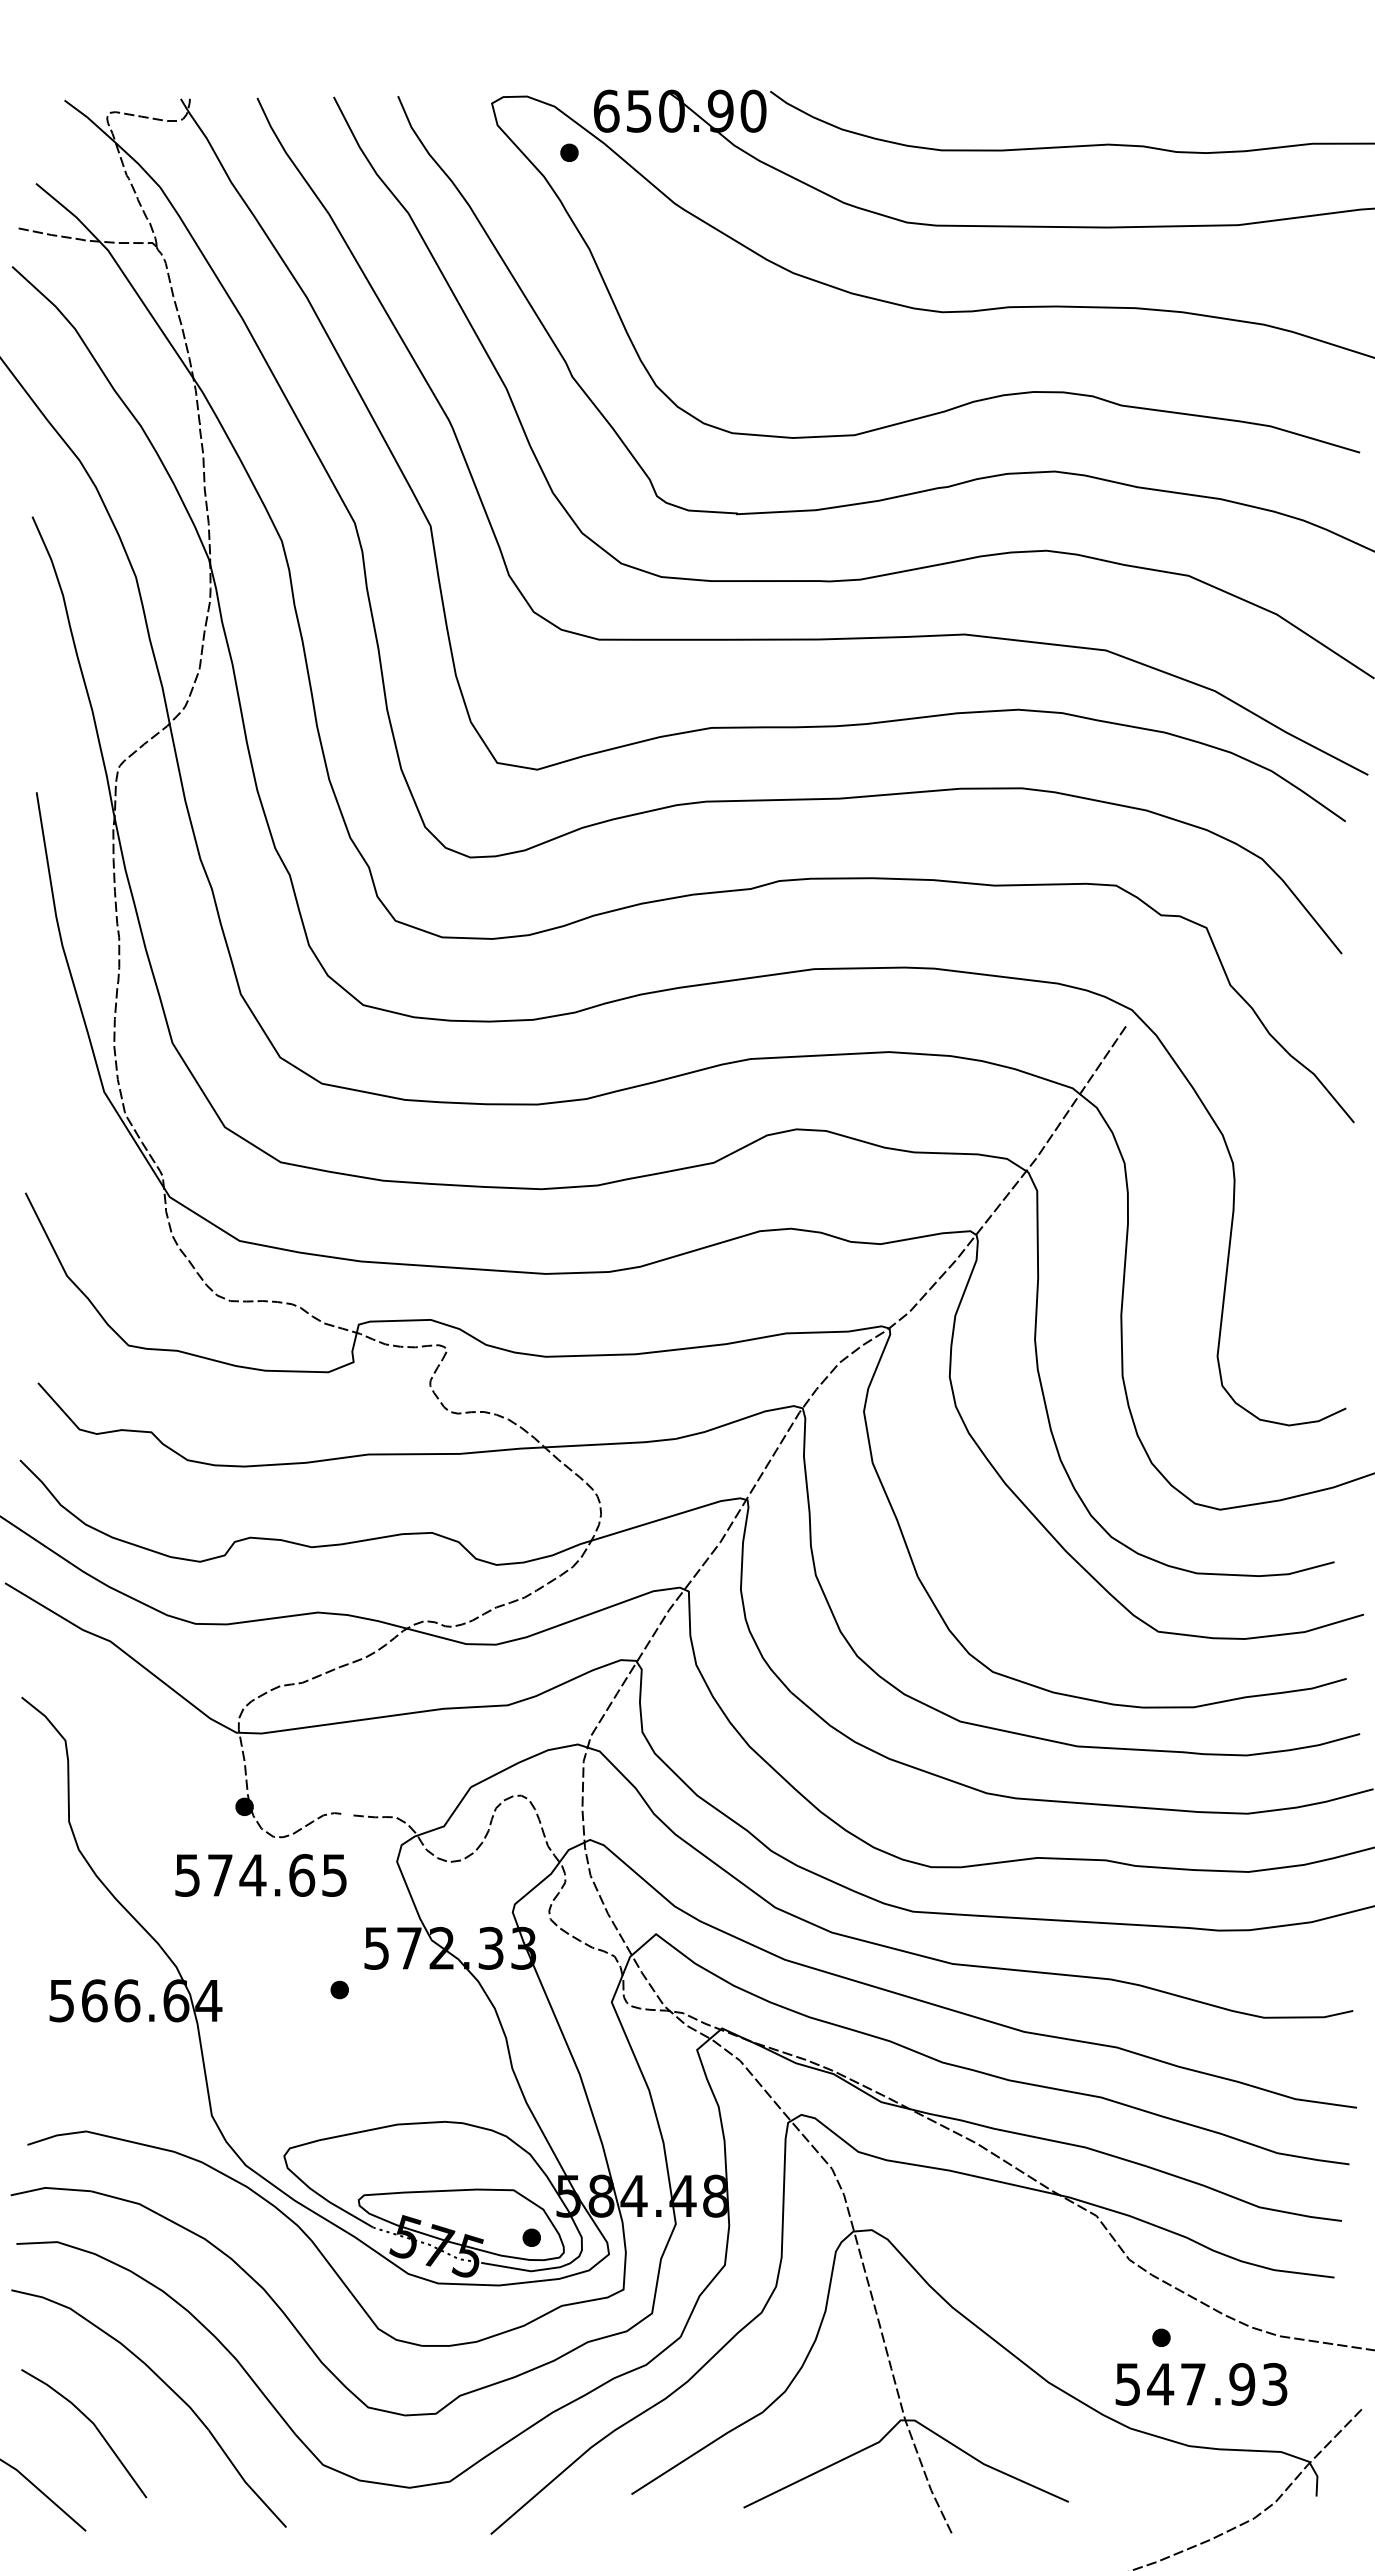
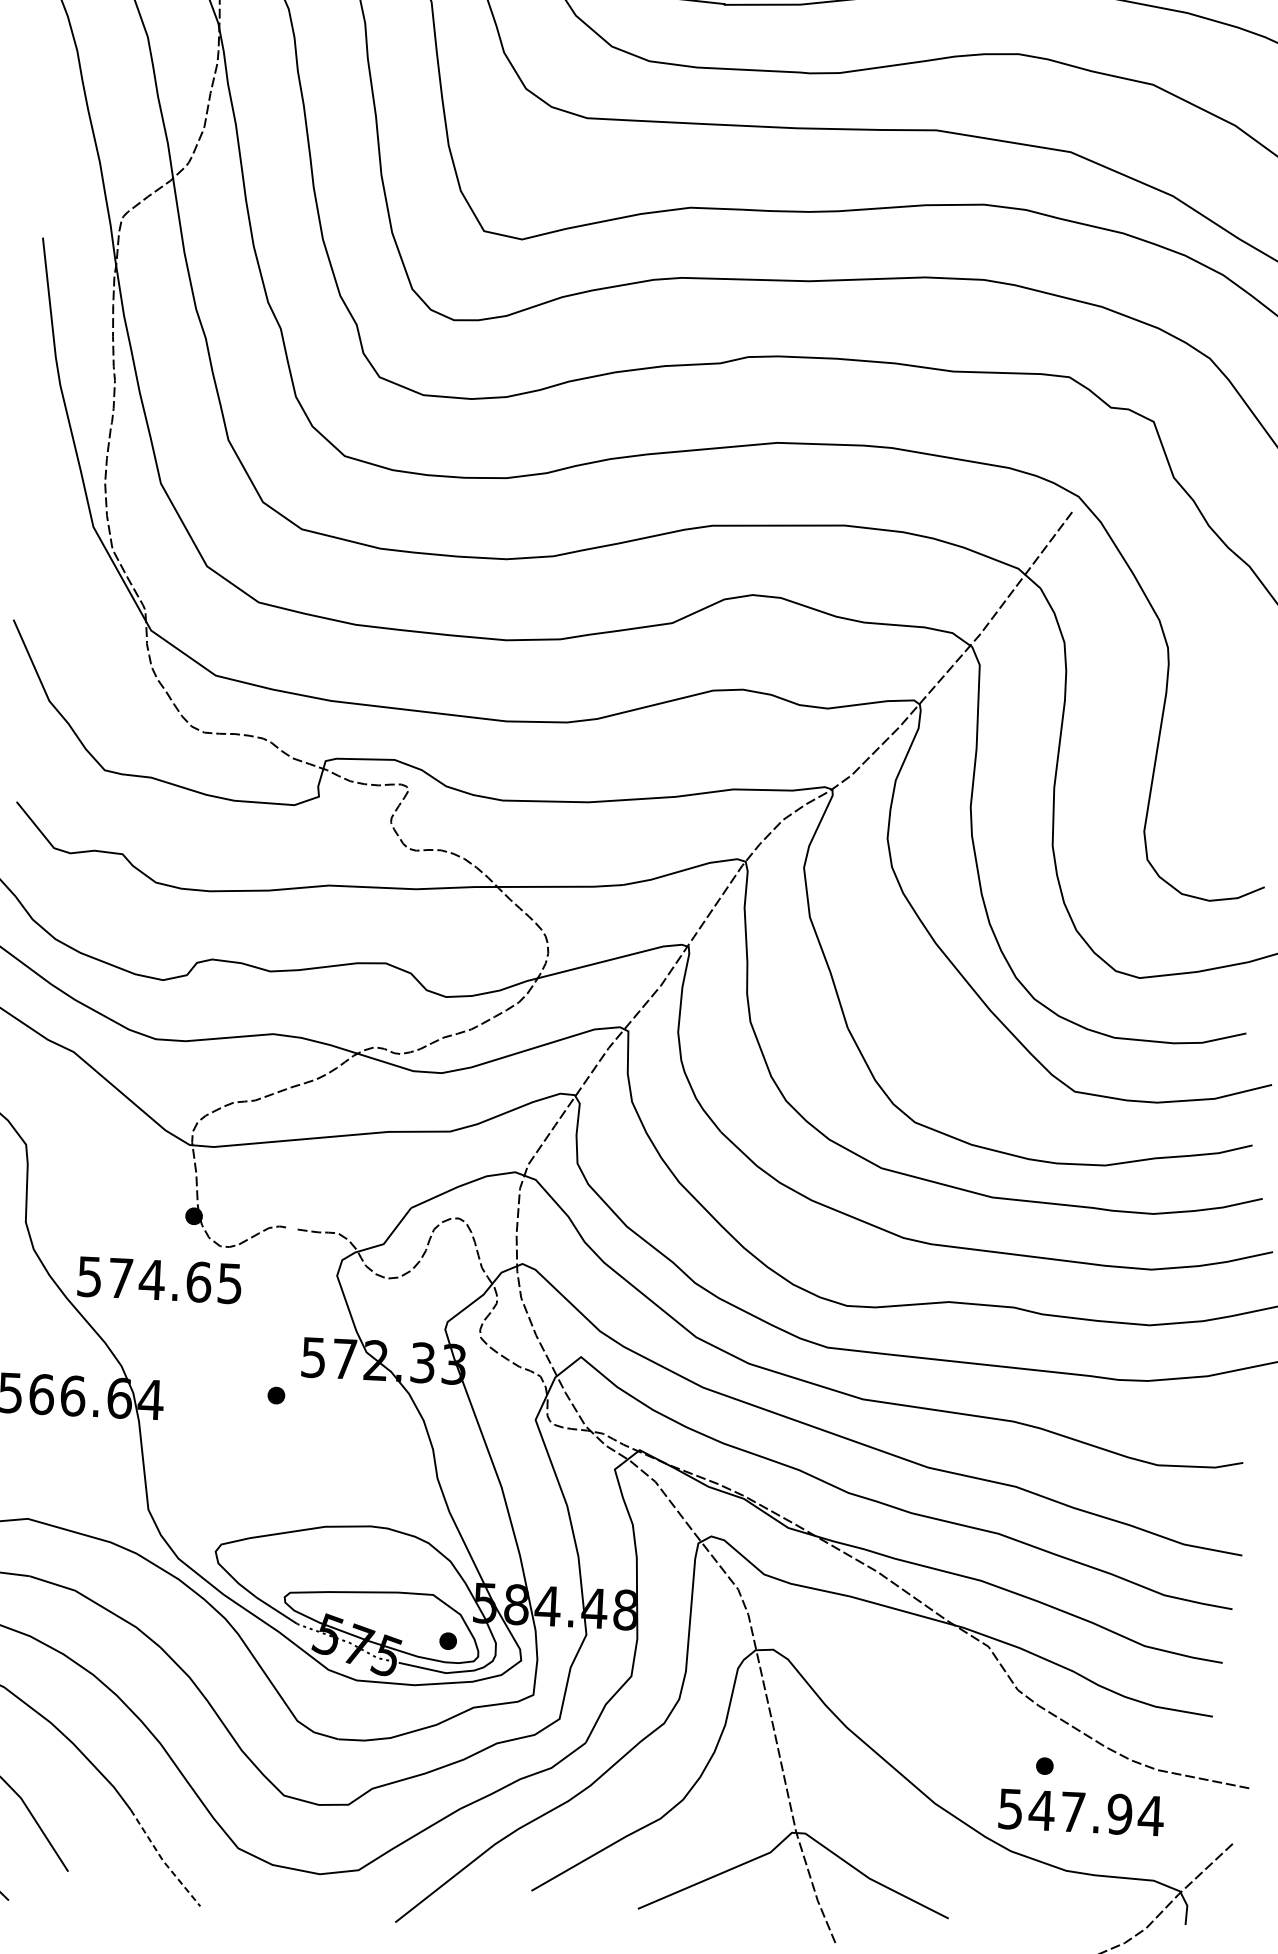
text: (260, 1875) -> (159, 1280), moved
text: (1274, 2384) -> (1150, 1815), 547.93 -> 547.94
line: (245, 2482) -> (163, 1861), solid -> dashed

